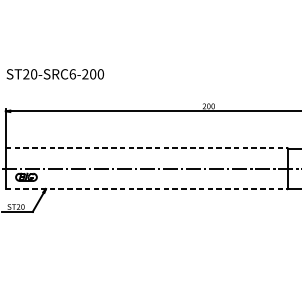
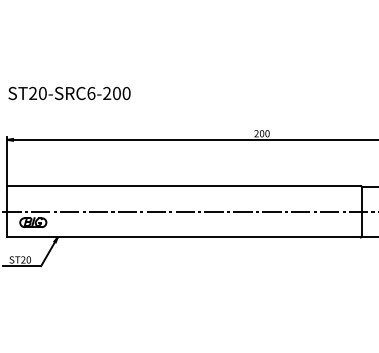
line: (147, 148) -> (184, 186), dashed -> solid
line: (147, 189) -> (184, 237), dashed -> solid

